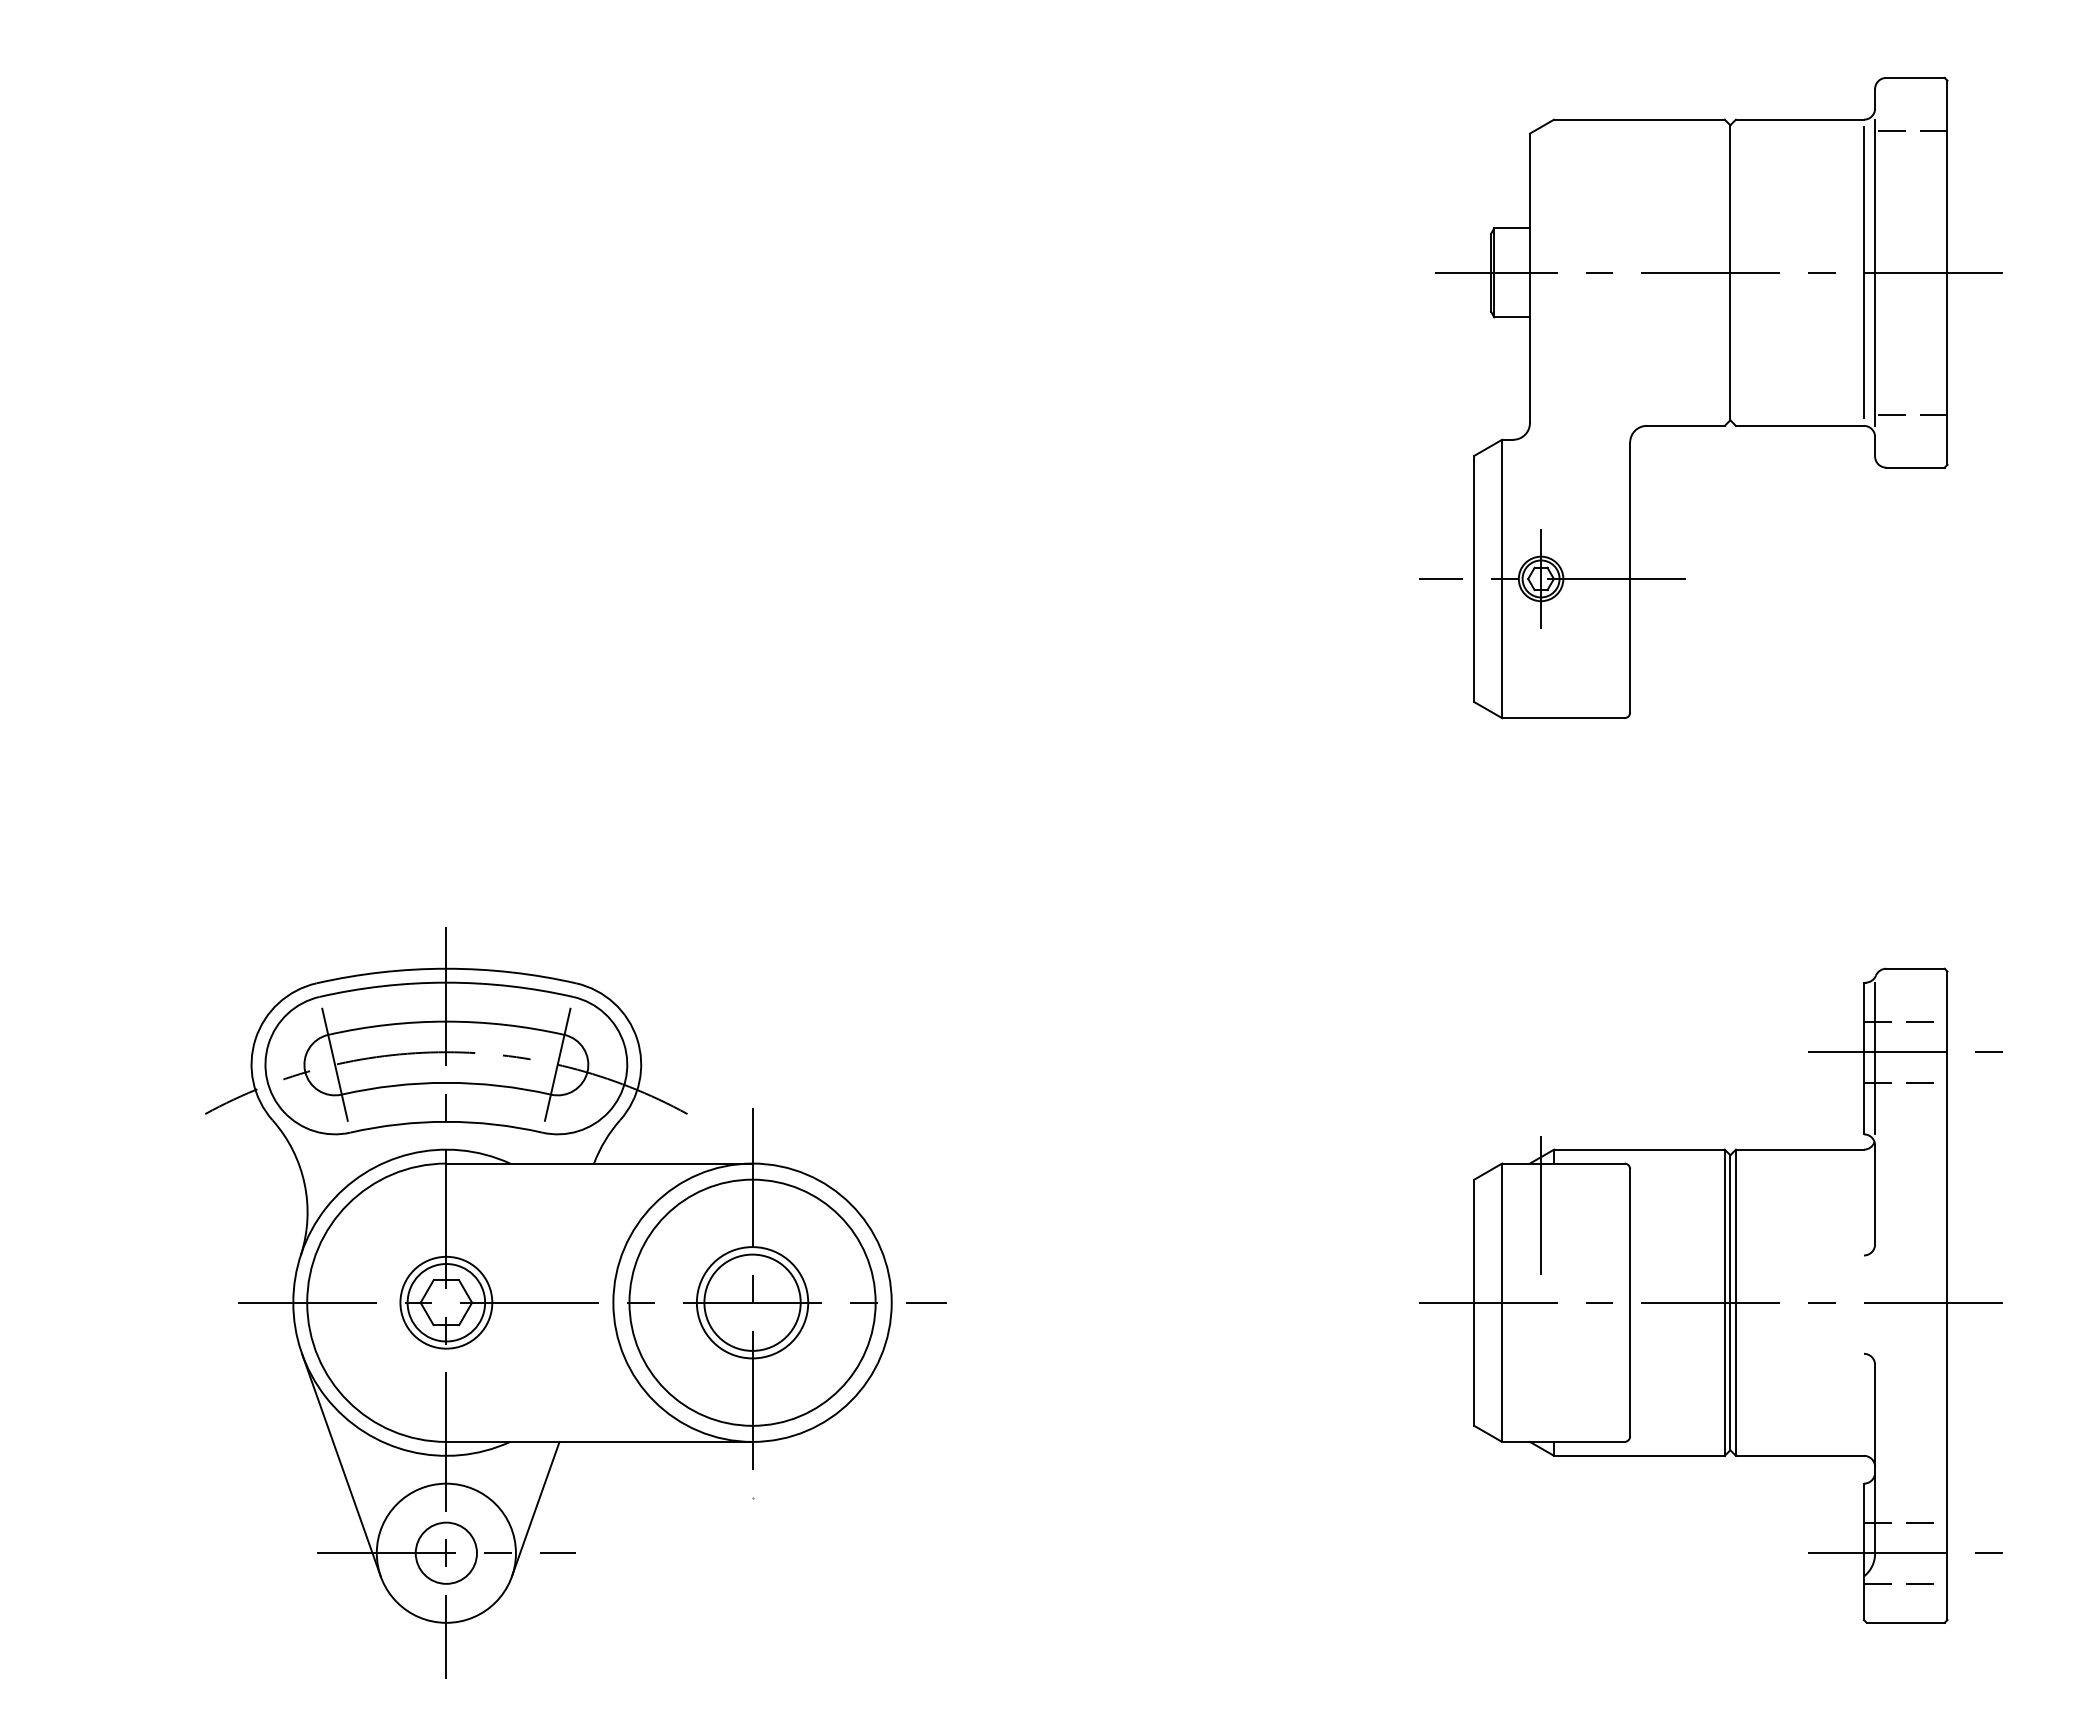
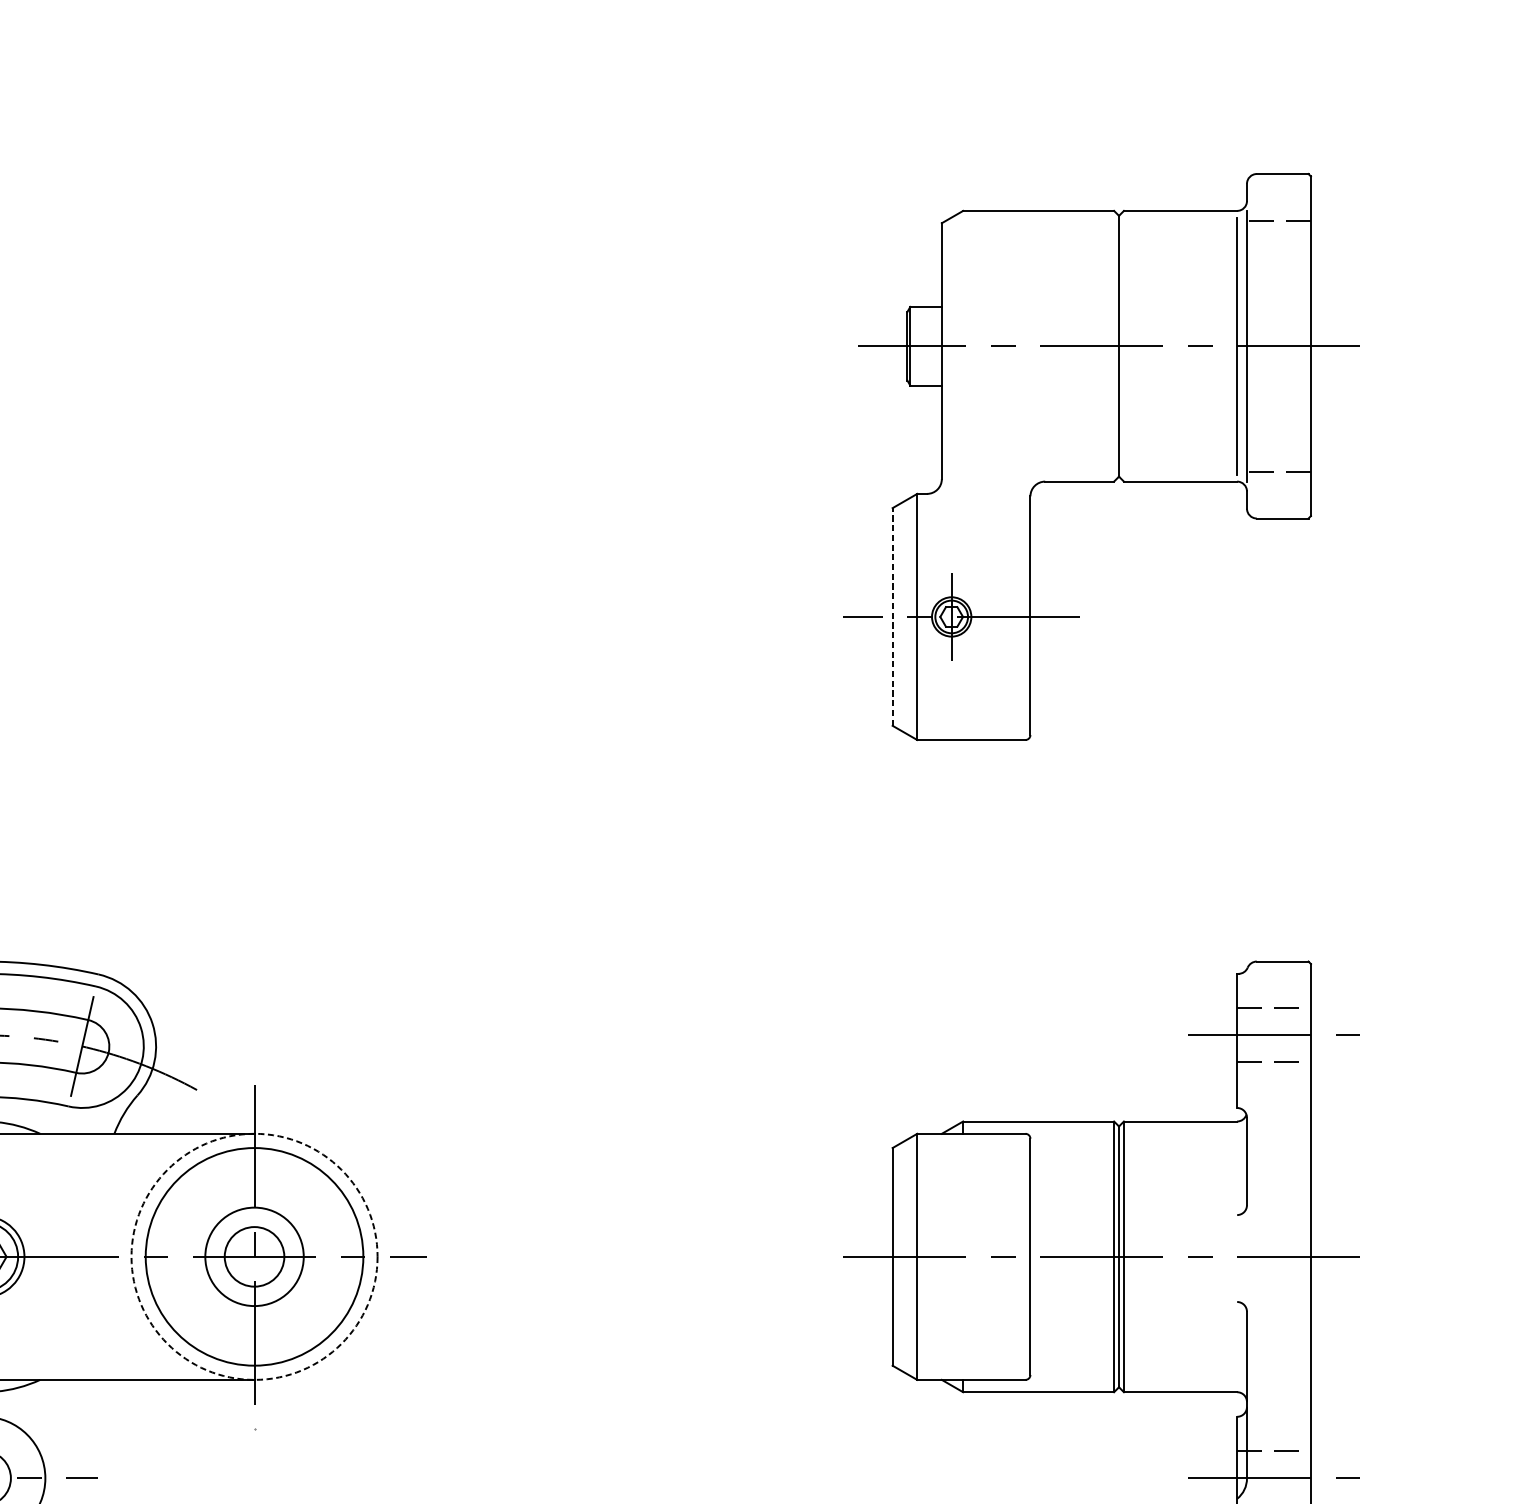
line: (1474, 578) -> (892, 616), solid -> dashed
line: (1875, 1058) -> (1247, 1040), removed
line: (1541, 1208) -> (952, 1173), removed
circle: (752, 1302) -> (254, 1256), size x0.7
circle: (752, 1302) -> (254, 1256), solid -> dashed
line: (535, 1508) -> (62, 1438), removed

